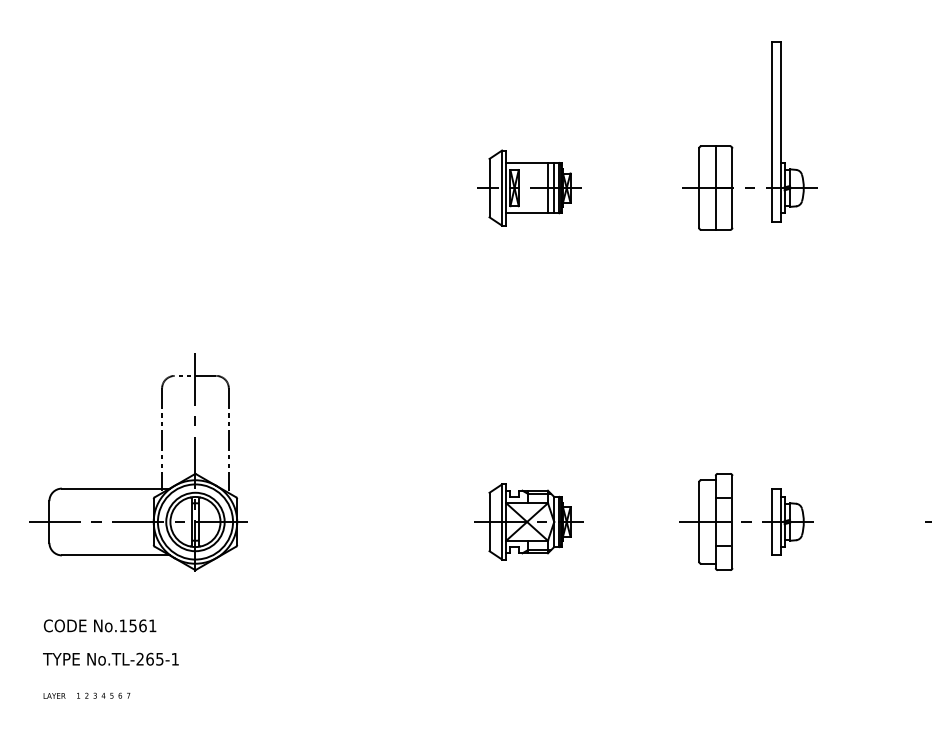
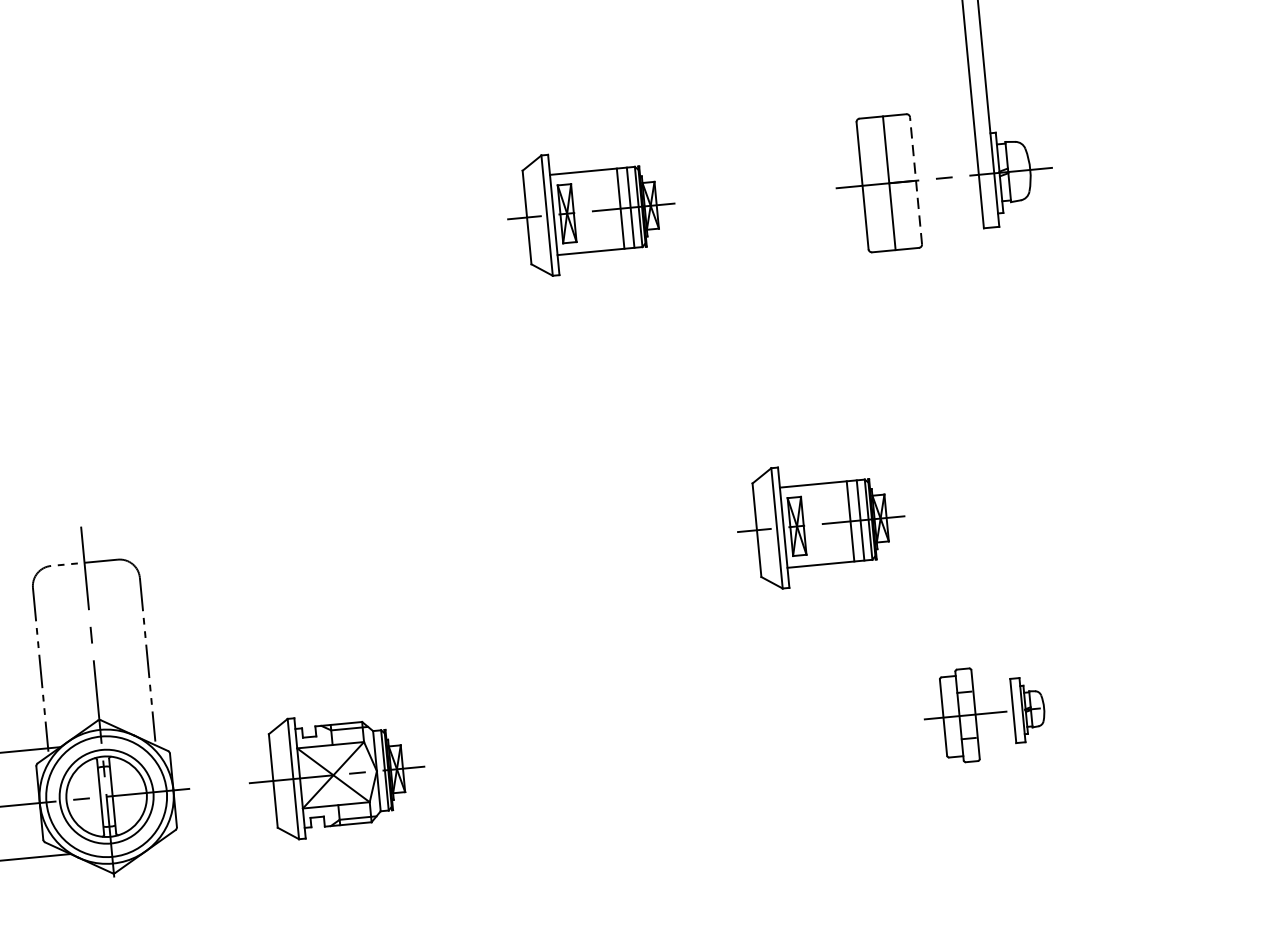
line: (732, 188) -> (916, 181), solid -> dashed
part: (653, 394) -> (820, 523), added
part: (528, 521) -> (335, 774), moved
part: (746, 521) -> (989, 712), size x0.6

